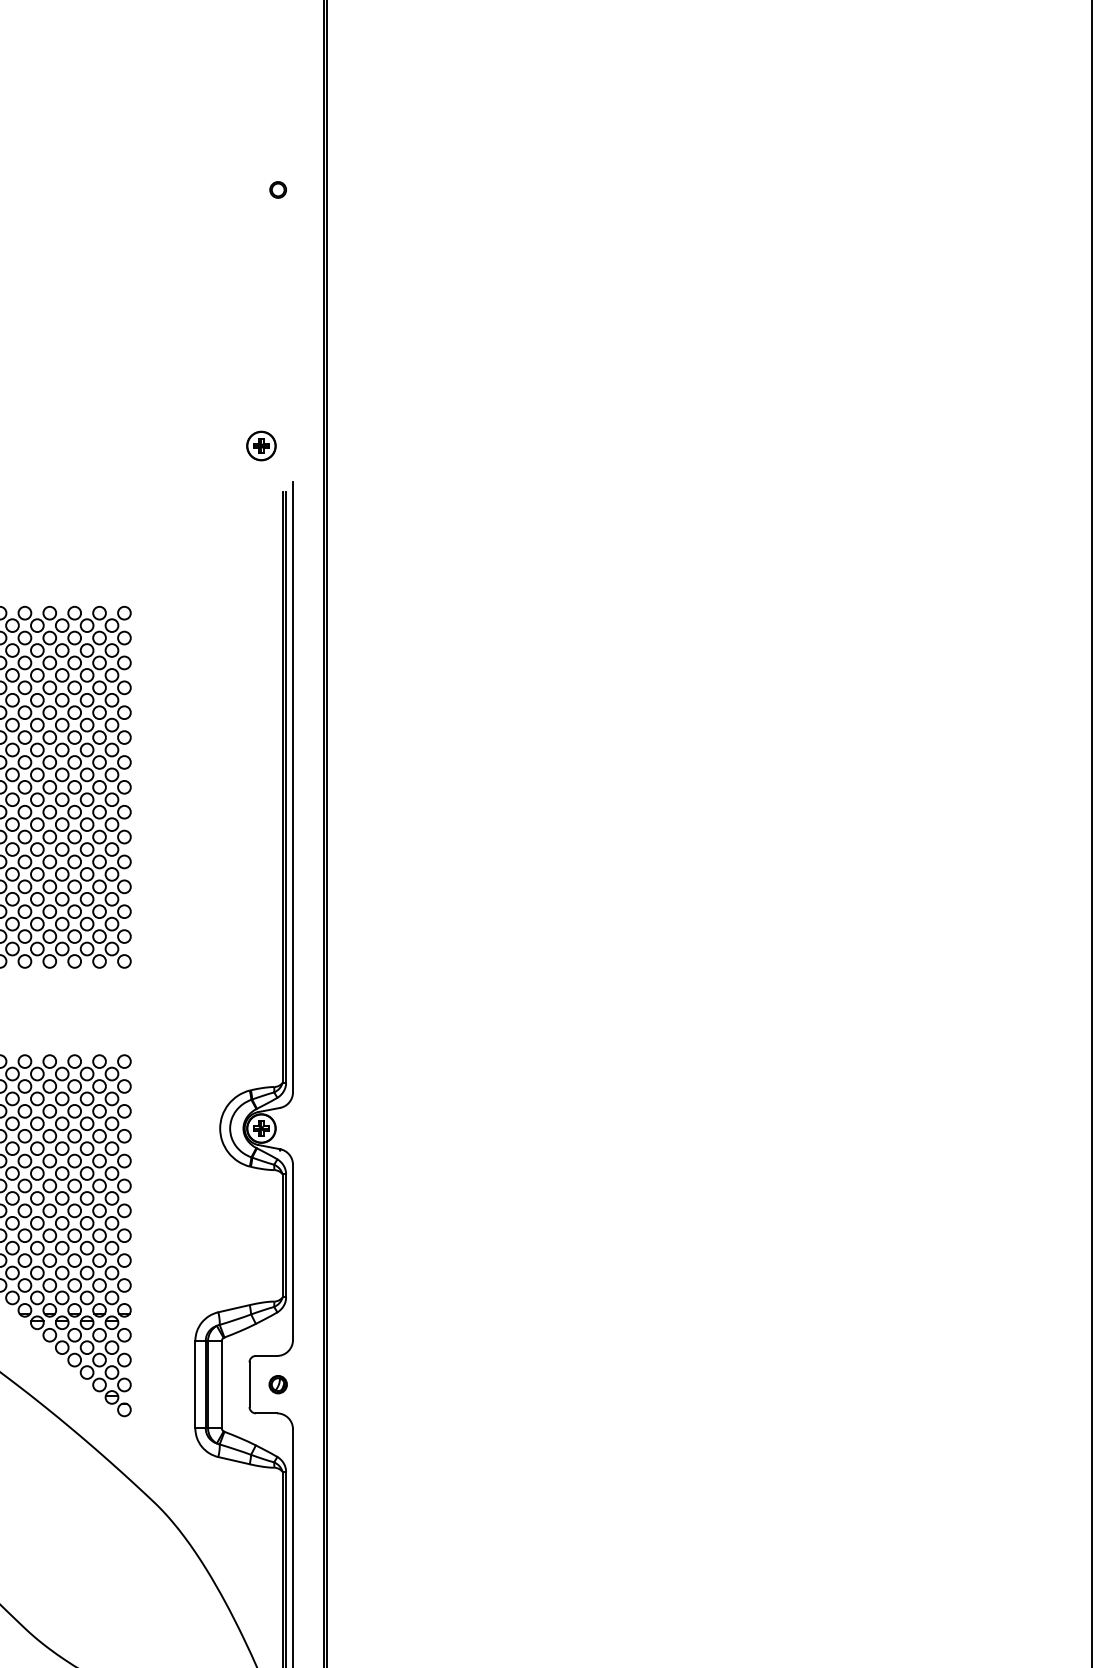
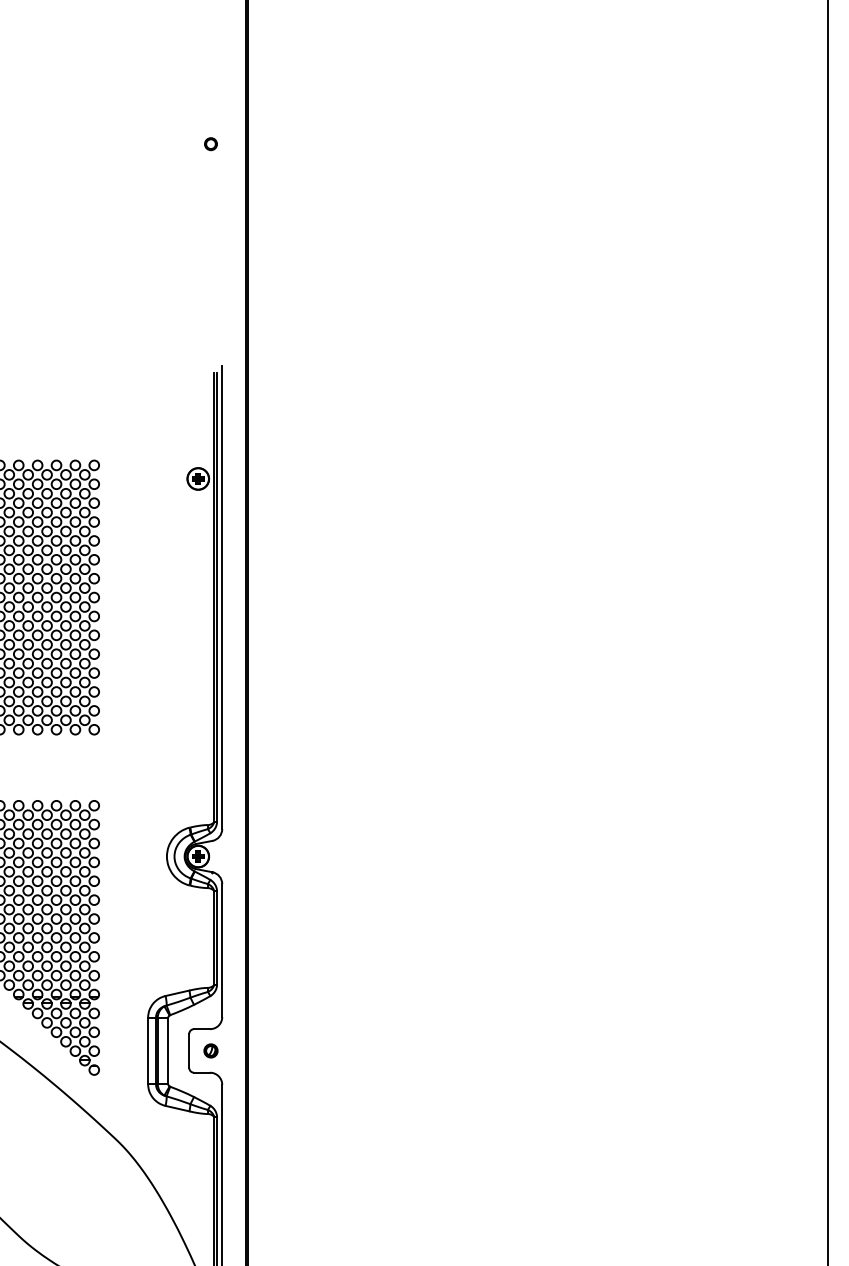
part: (261, 445) -> (198, 478), moved

